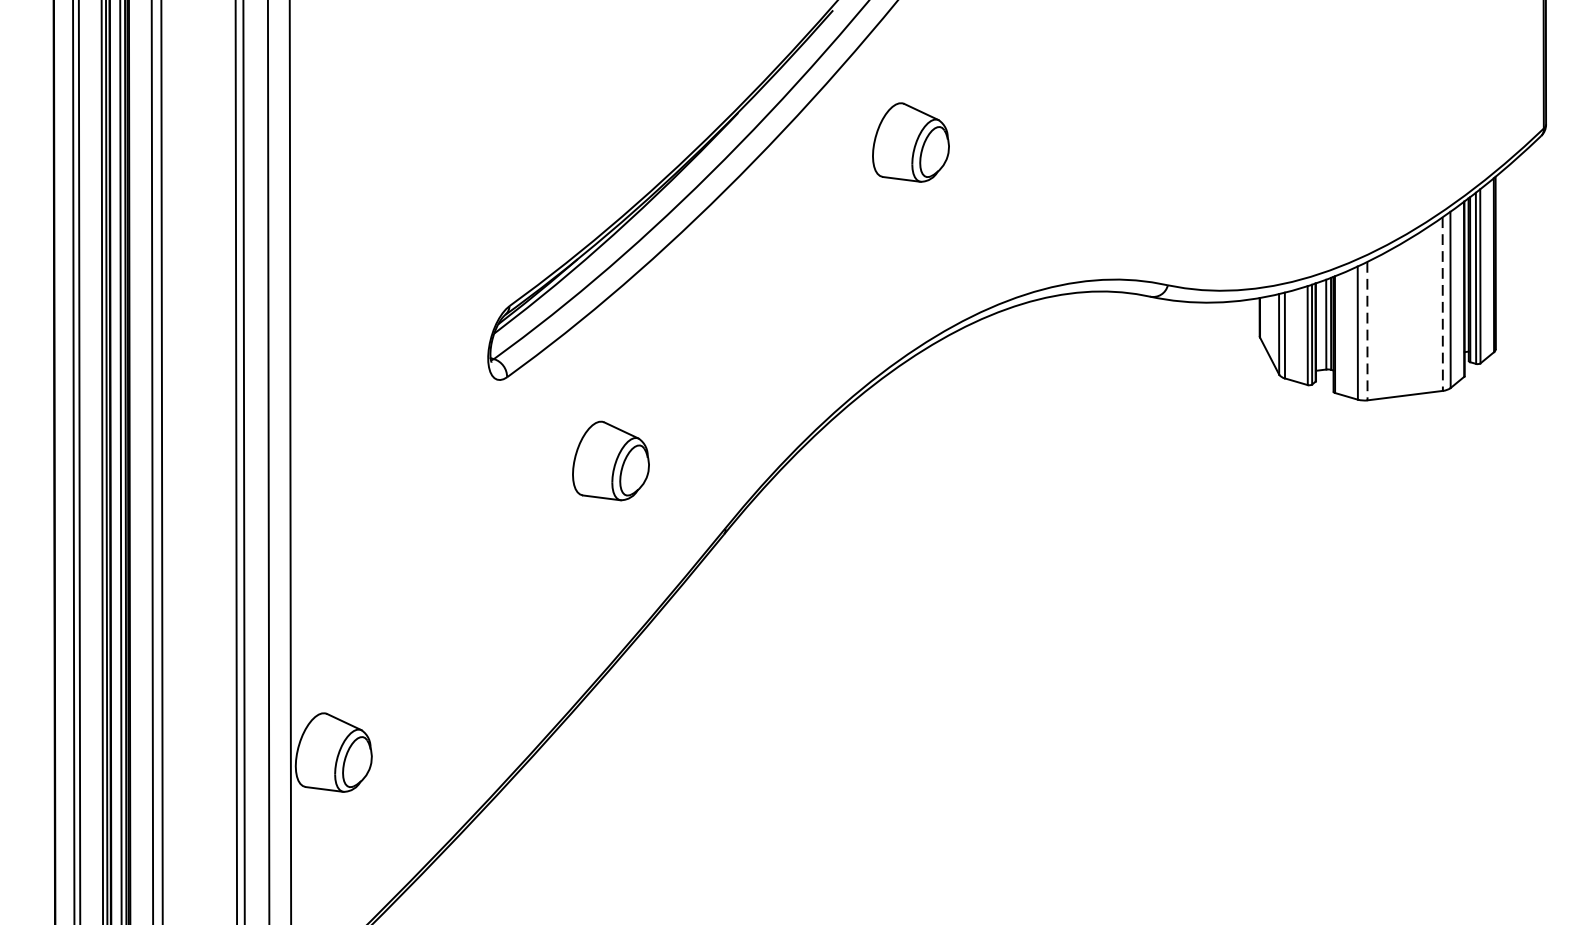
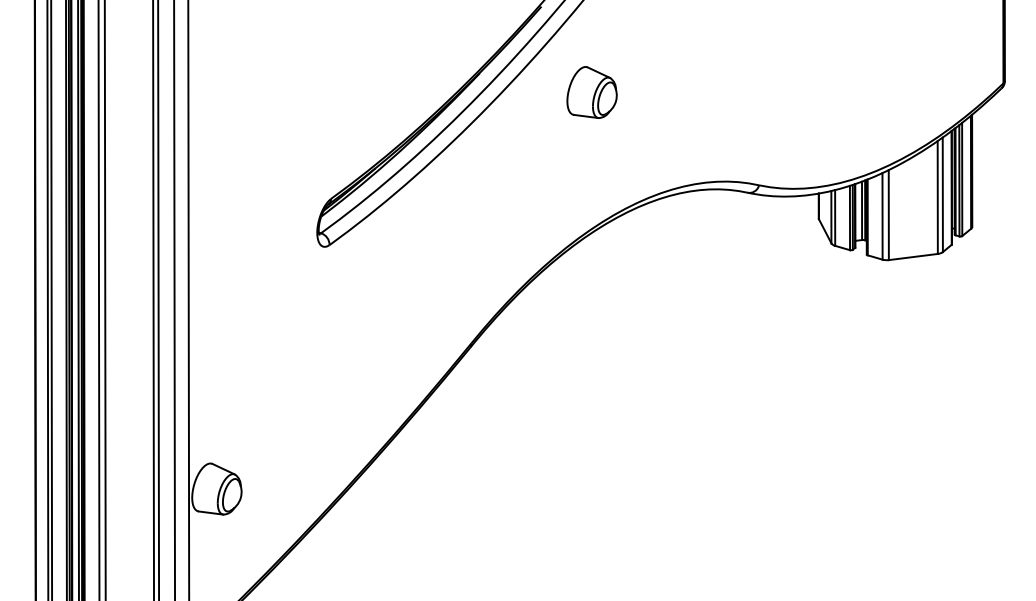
line: (1442, 305) -> (937, 198), dashed -> solid
line: (1366, 331) -> (888, 215), dashed -> solid
part: (610, 460) -> (396, 299), removed

